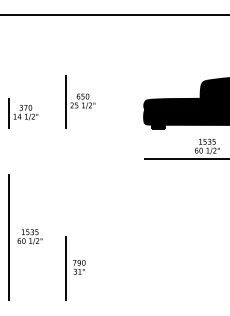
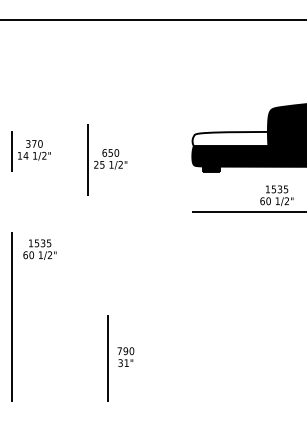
part: (80, 101) -> (107, 159), moved
fill: (172, 103) -> (230, 138), removed
text: (29, 236) -> (39, 249), moved
part: (75, 268) -> (120, 358), moved

